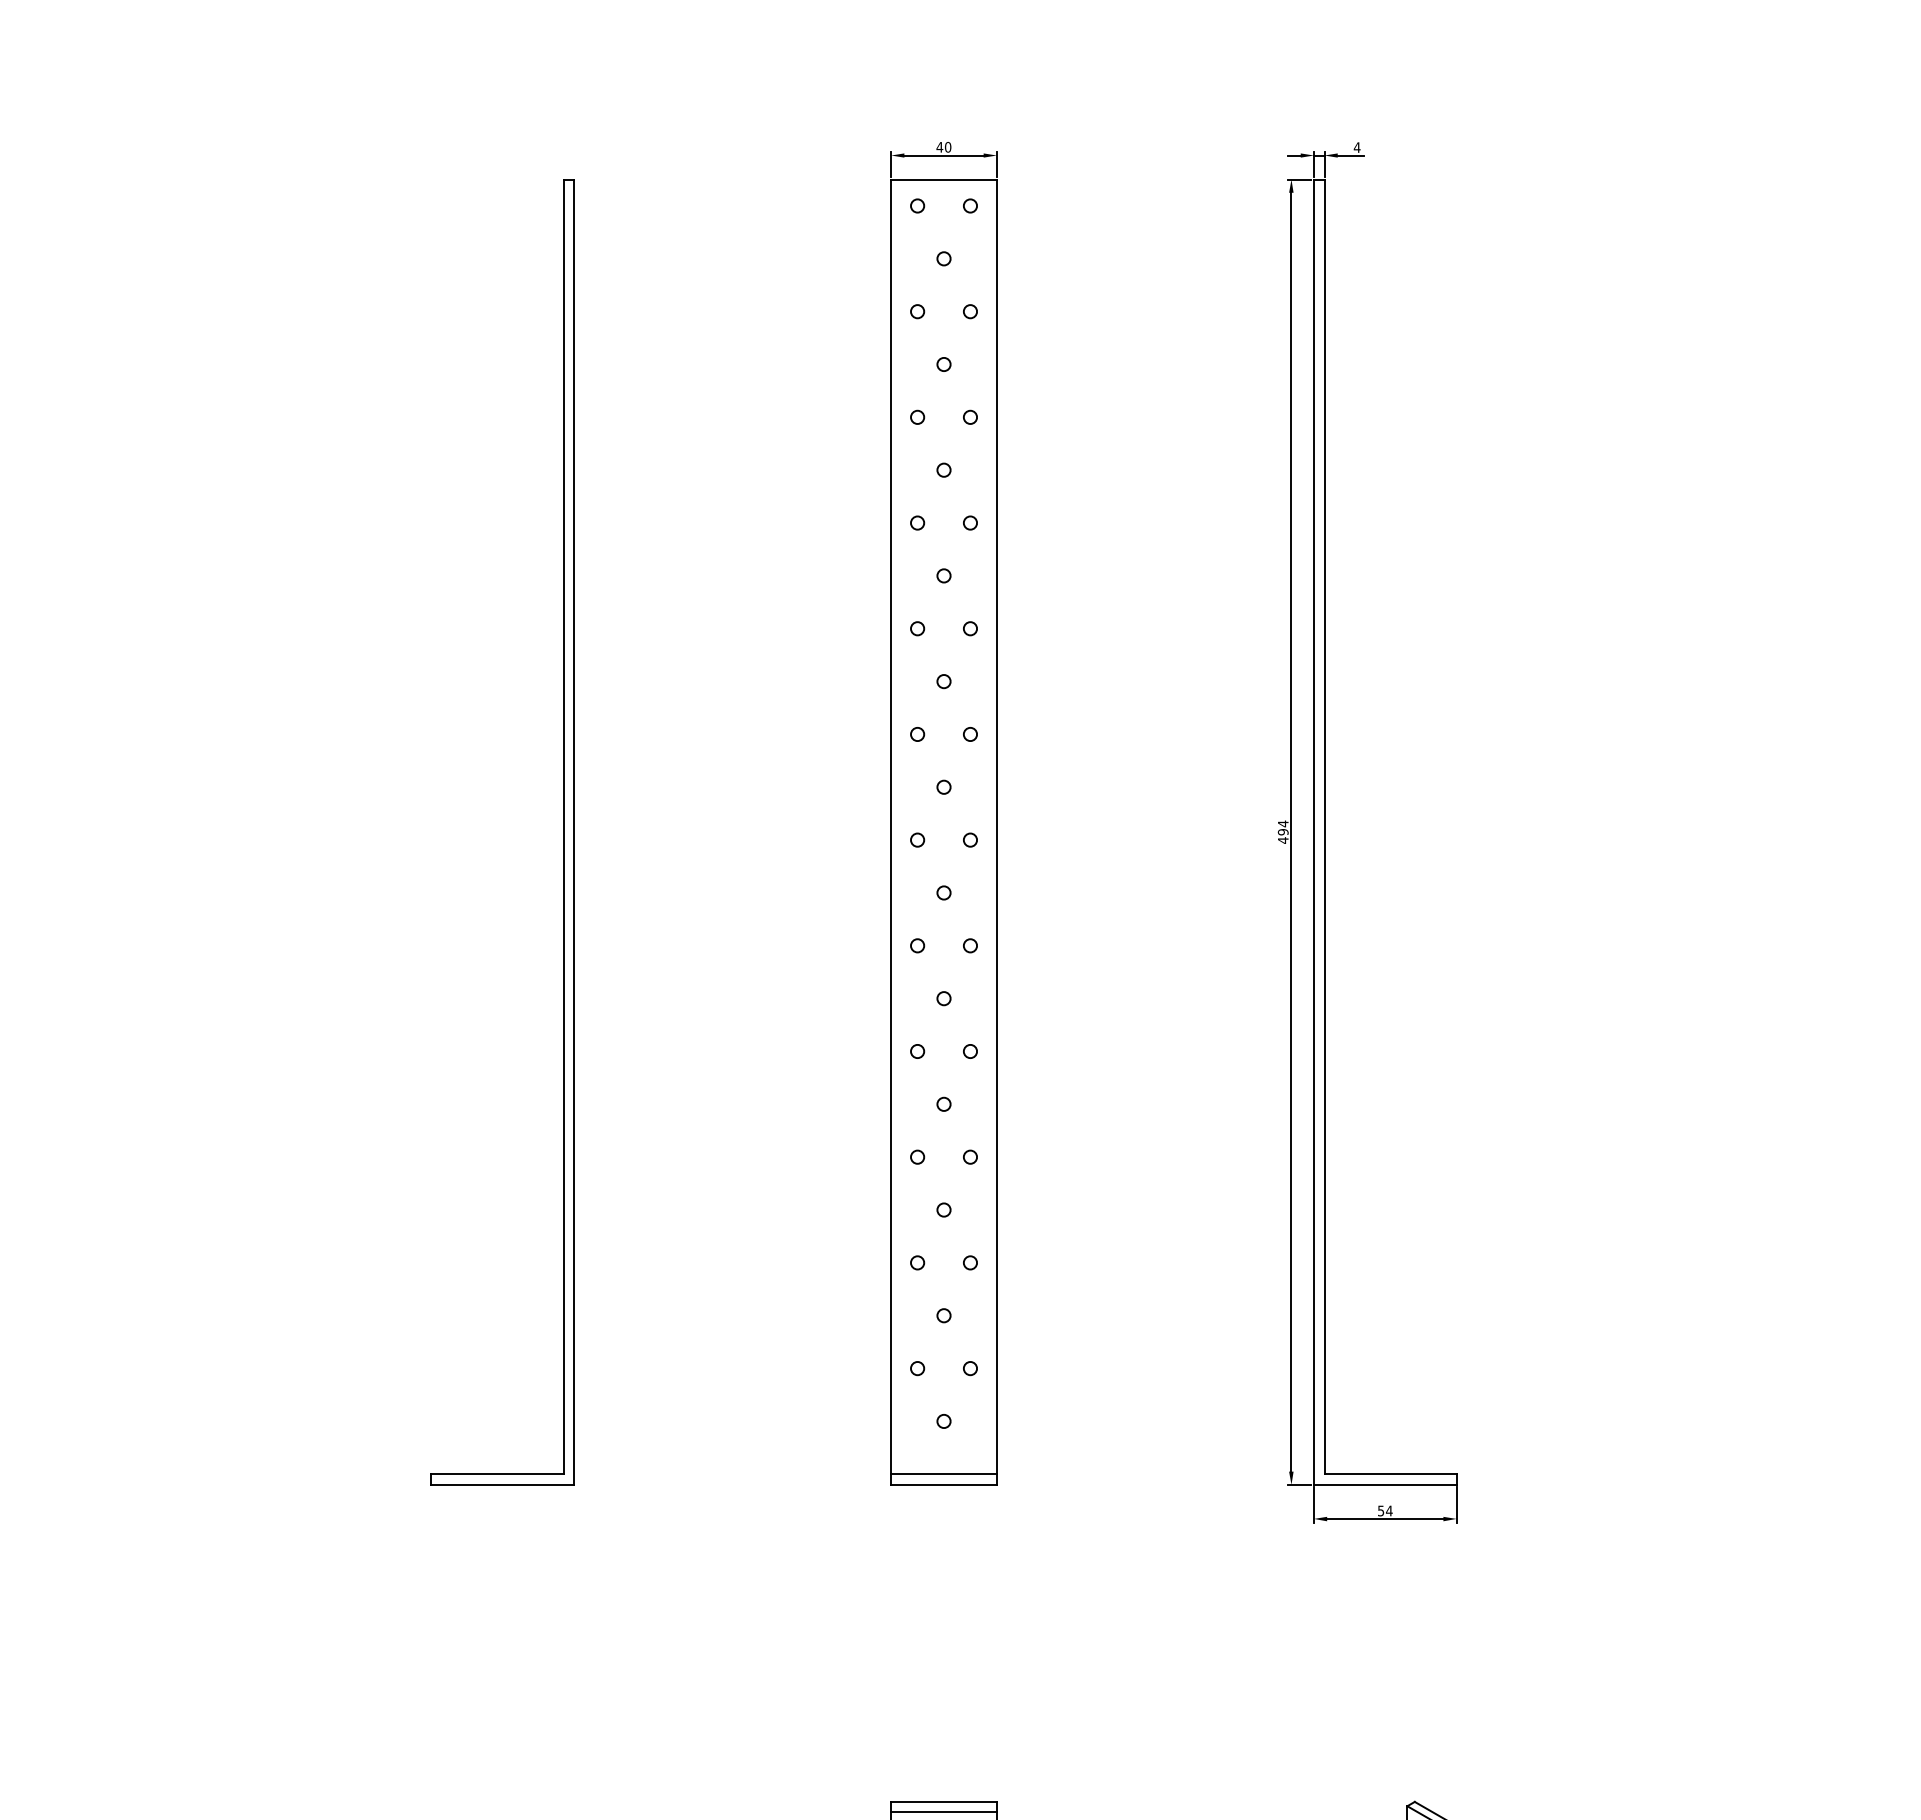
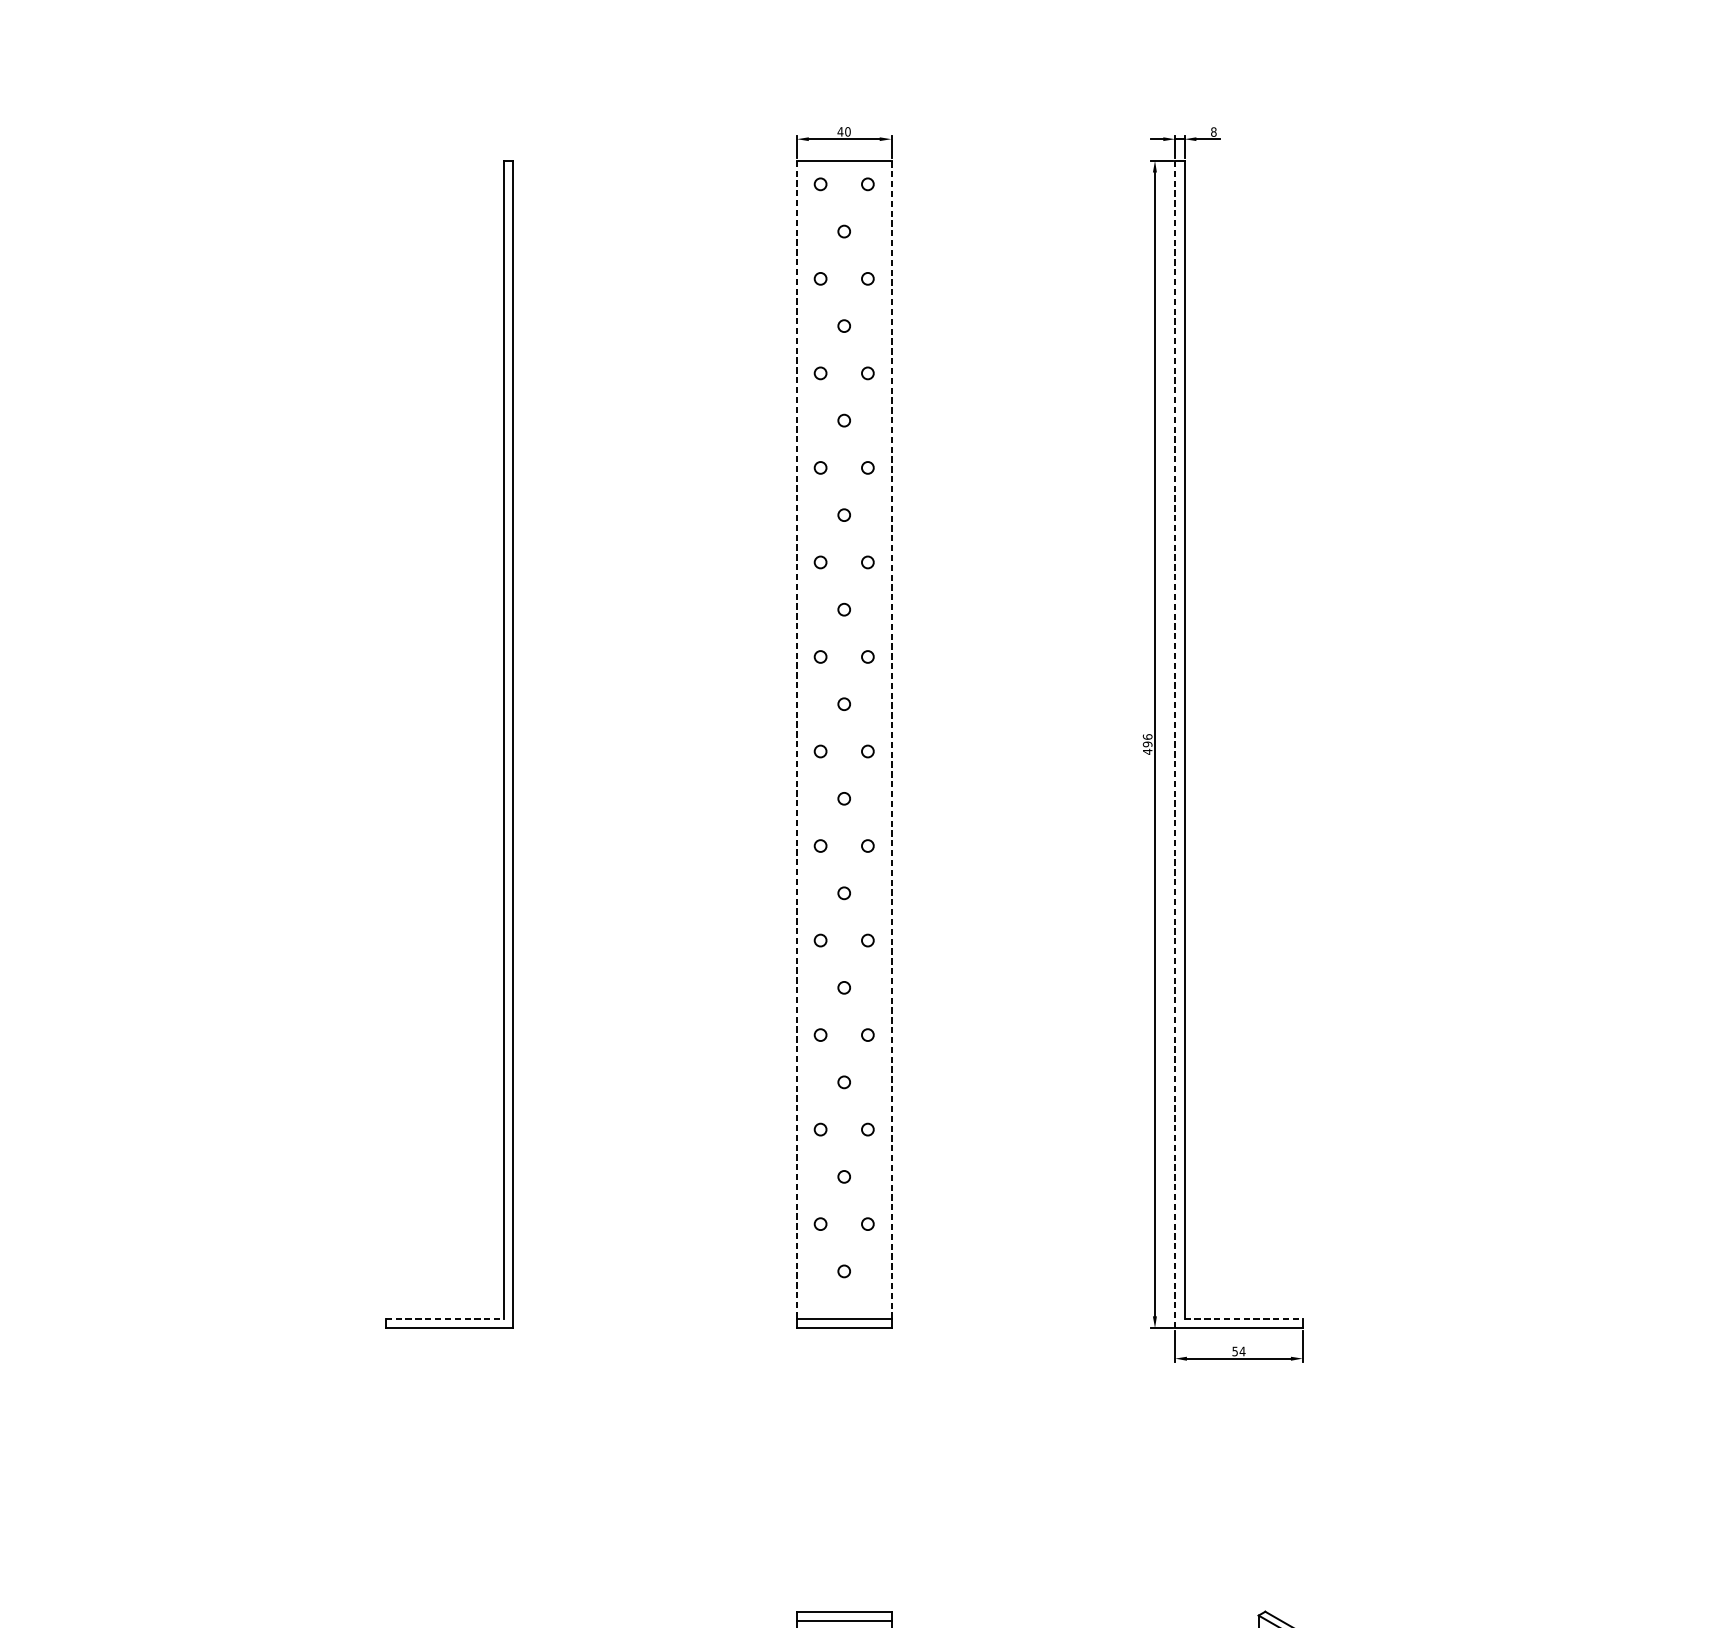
text: (1356, 147) -> (1213, 132), 4 -> 8
text: (1282, 823) -> (1146, 736), 494 -> 496
line: (996, 826) -> (891, 739), solid -> dashed
line: (891, 827) -> (797, 740), solid -> dashed
line: (1313, 832) -> (1174, 744), solid -> dashed
line: (497, 1474) -> (444, 1318), solid -> dashed
line: (1391, 1474) -> (1244, 1318), solid -> dashed

